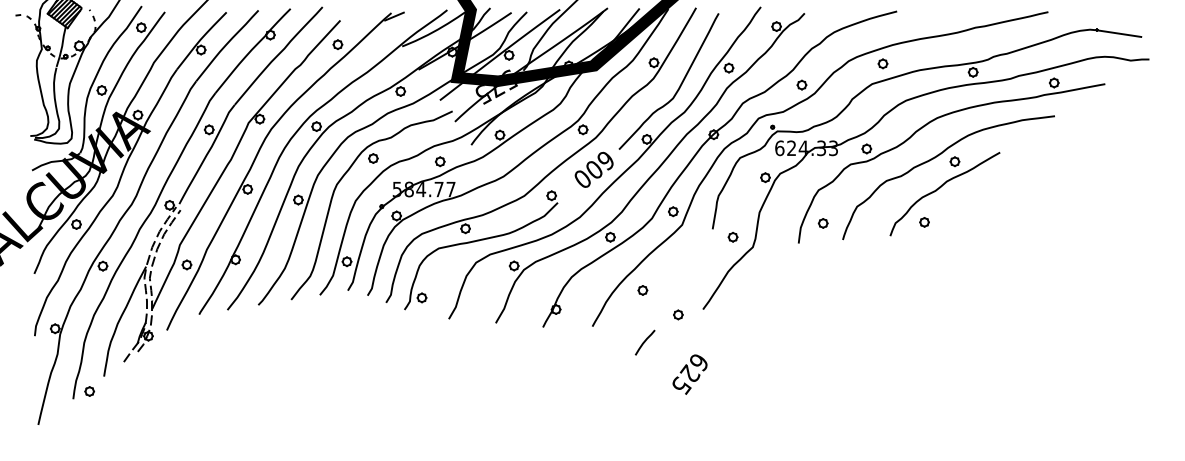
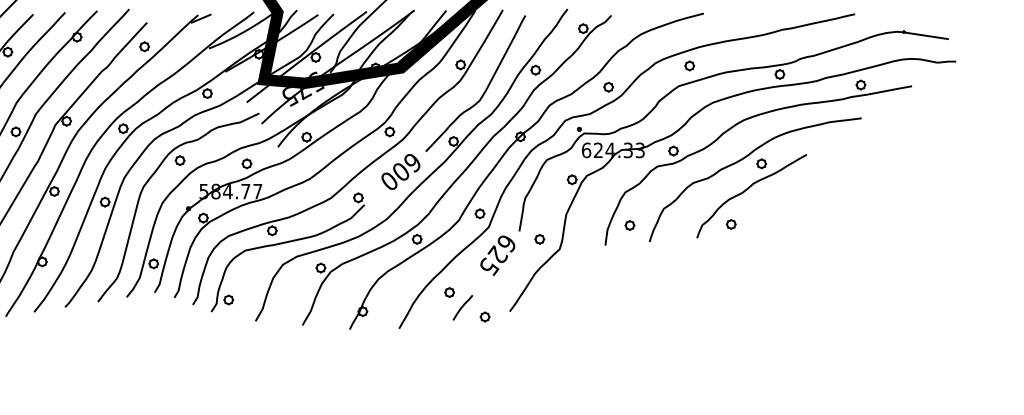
curve: (645, 342) -> (463, 307), moved
text: (689, 374) -> (497, 255), moved

